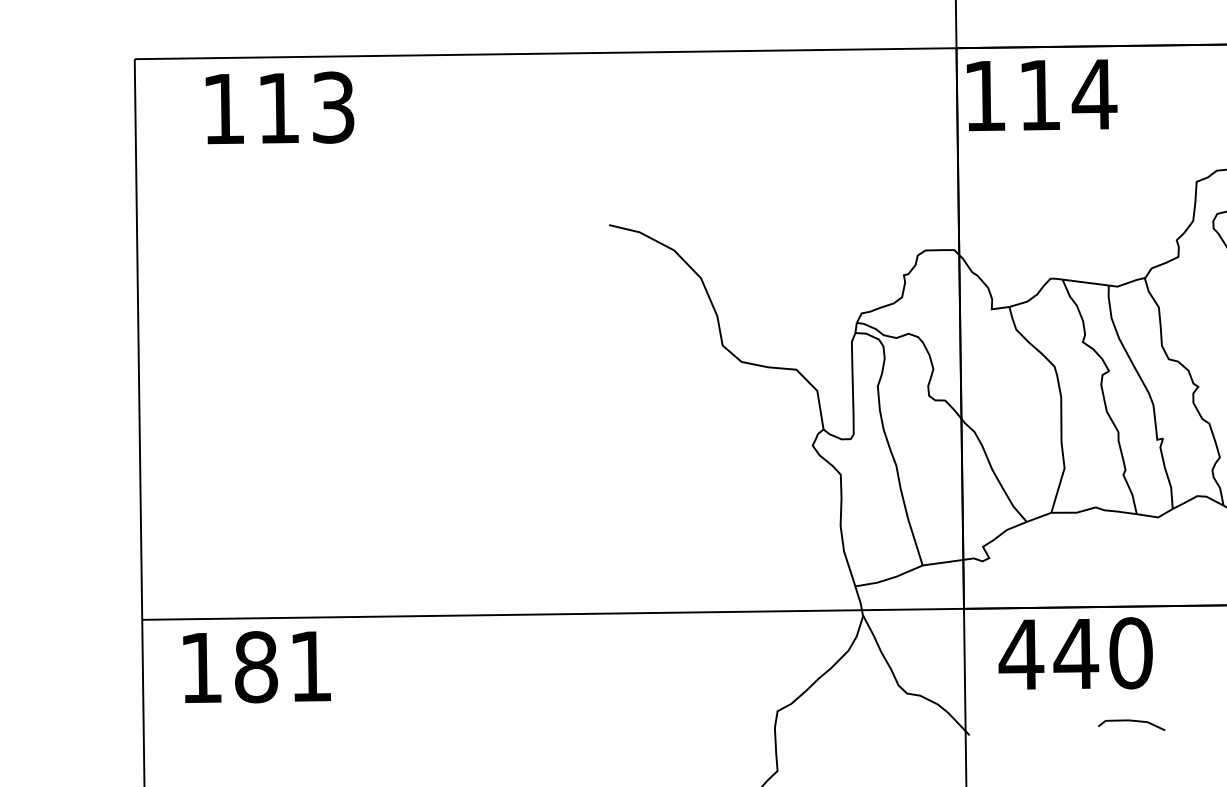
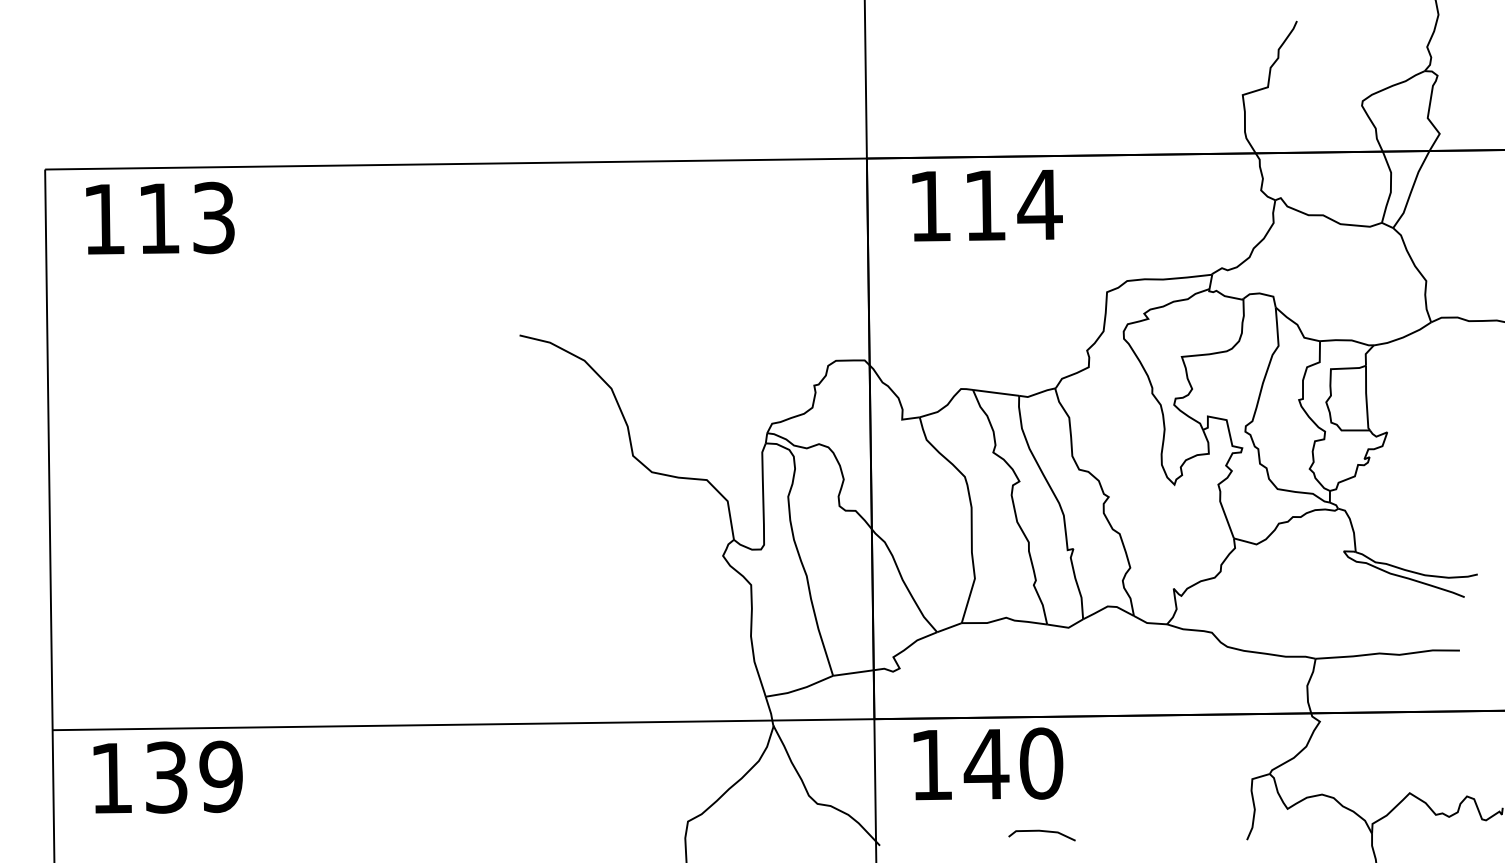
text: (1042, 95) -> (987, 205), moved
text: (280, 107) -> (160, 217), moved
text: (1021, 655) -> (931, 765), 440 -> 140
text: (283, 666) -> (193, 776), 181 -> 139

